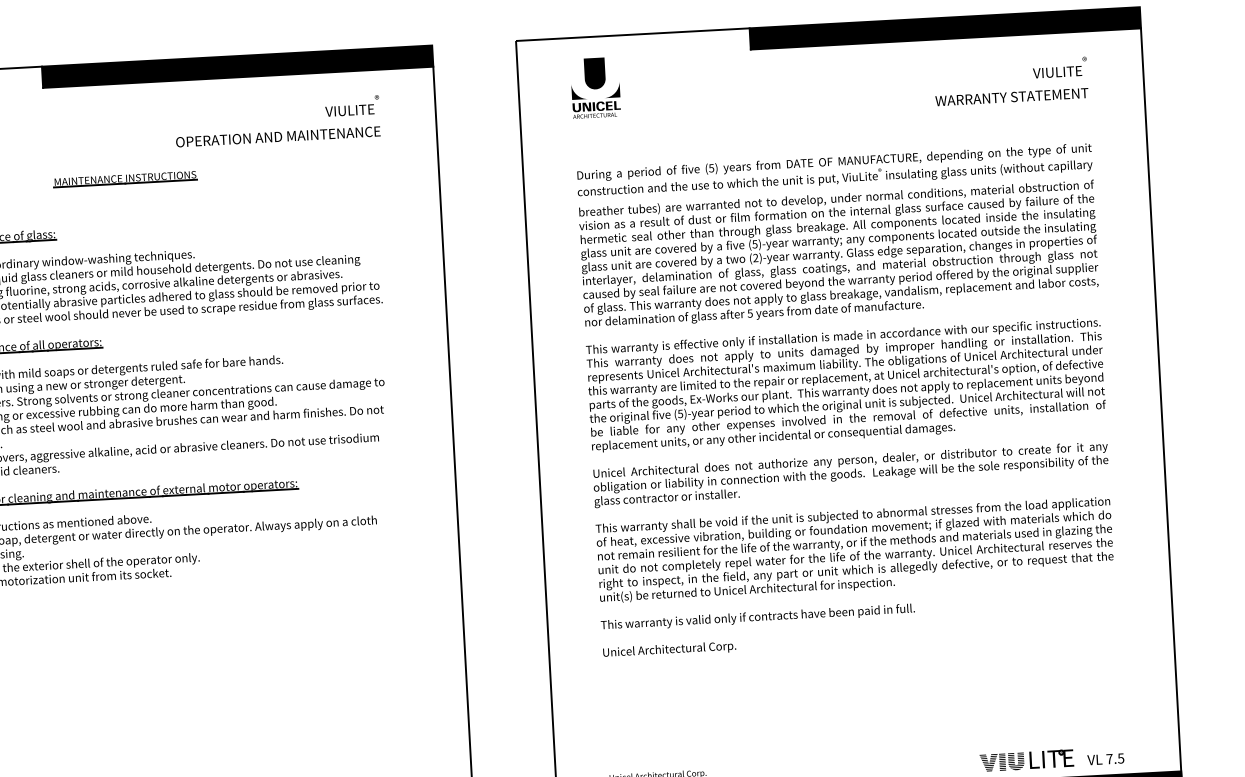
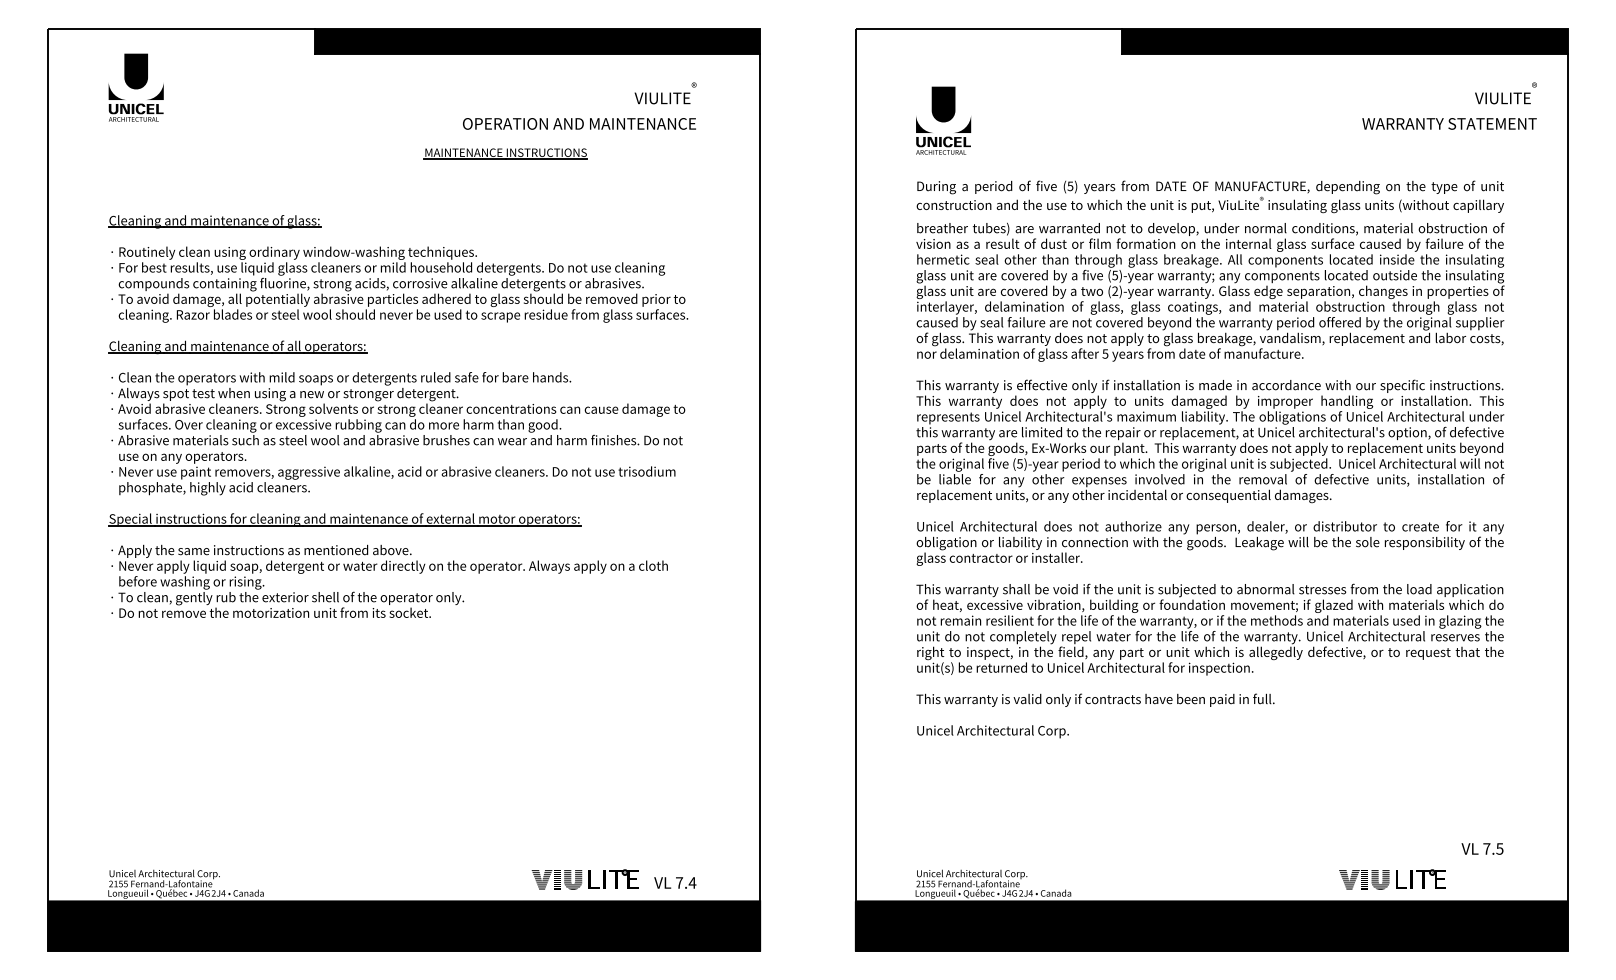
text: (1011, 81) -> (1449, 105), moved
text: (595, 87) -> (943, 120), moved
part: (124, 179) -> (505, 153), moved
text: (1105, 758) -> (1482, 848), moved

